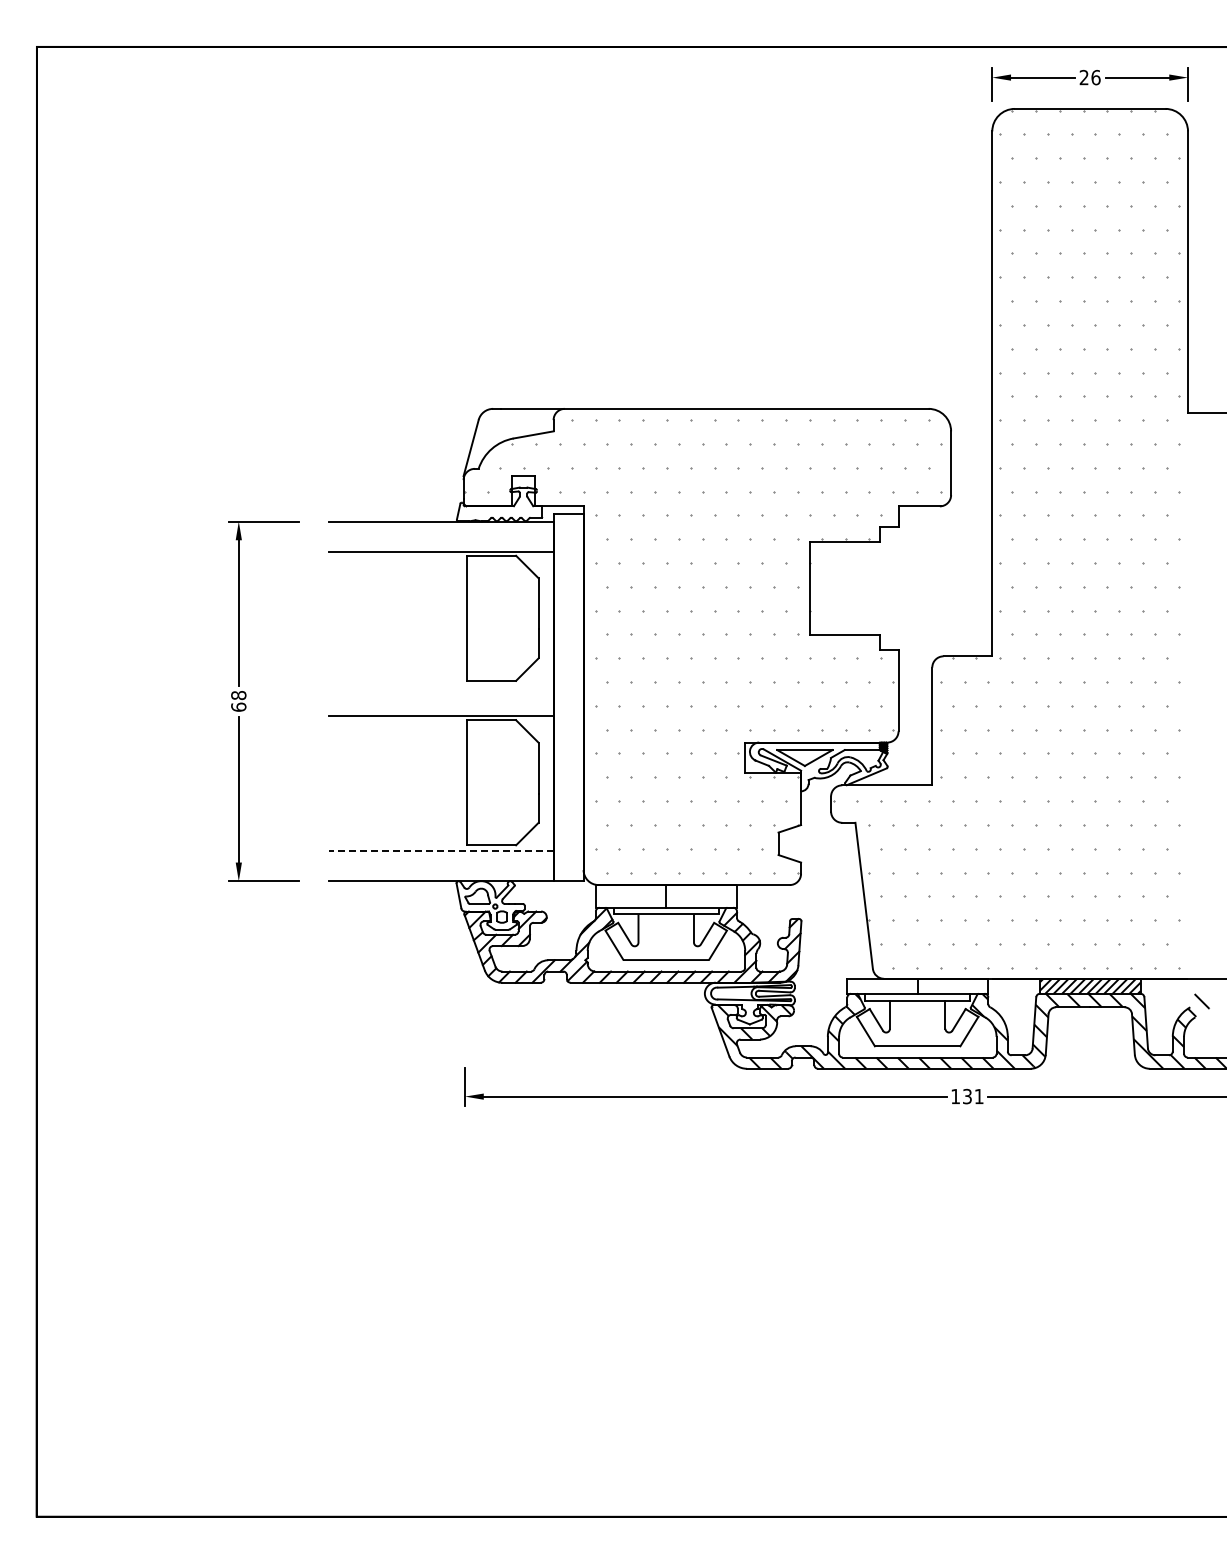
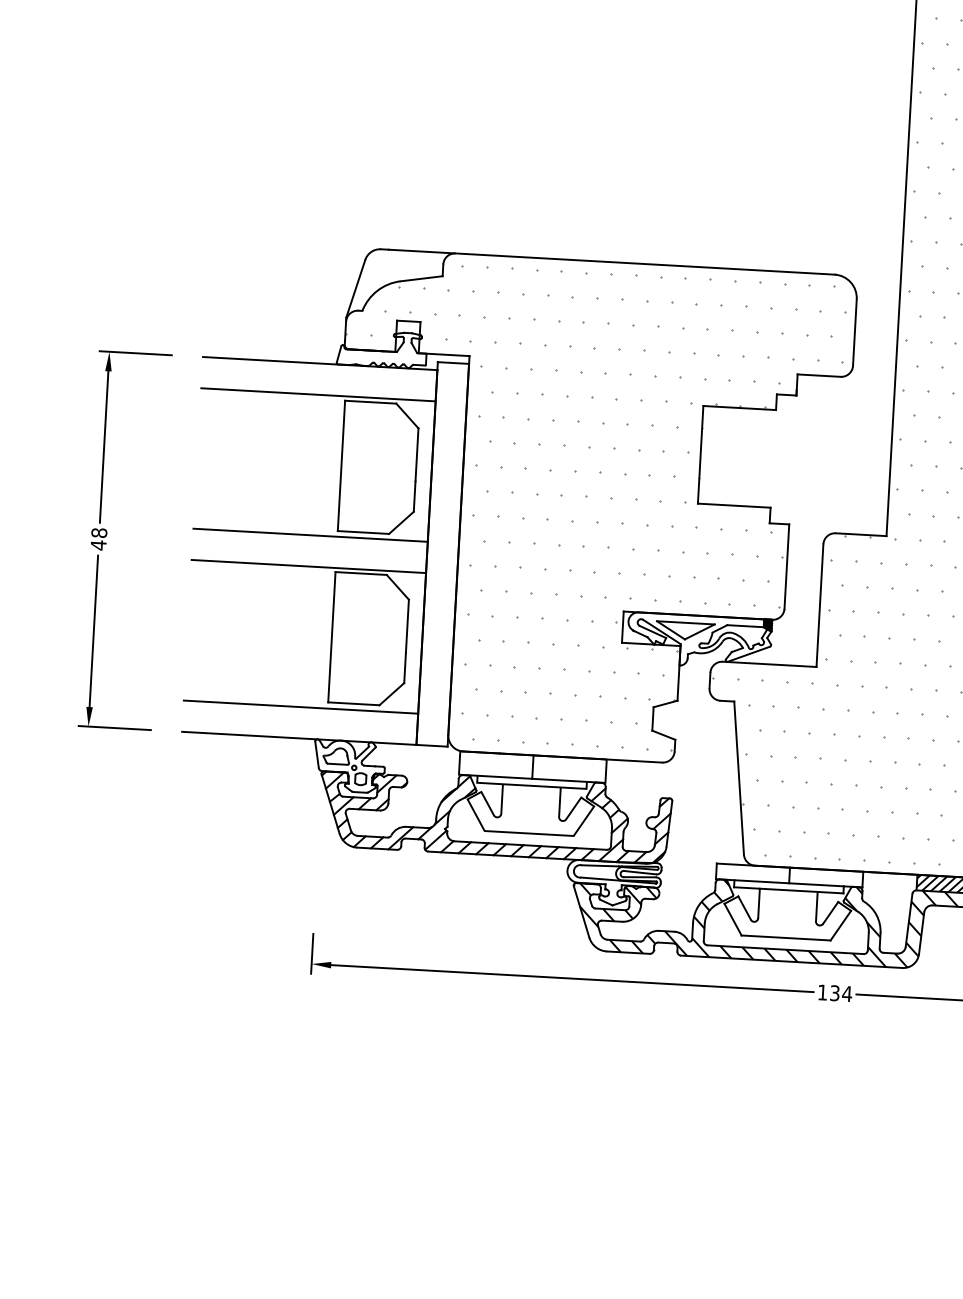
line: (440, 686) -> (309, 535), added
text: (238, 707) -> (98, 545), 68 -> 48
line: (440, 851) -> (300, 707), dashed -> solid
text: (979, 1096) -> (847, 993), 131 -> 134

